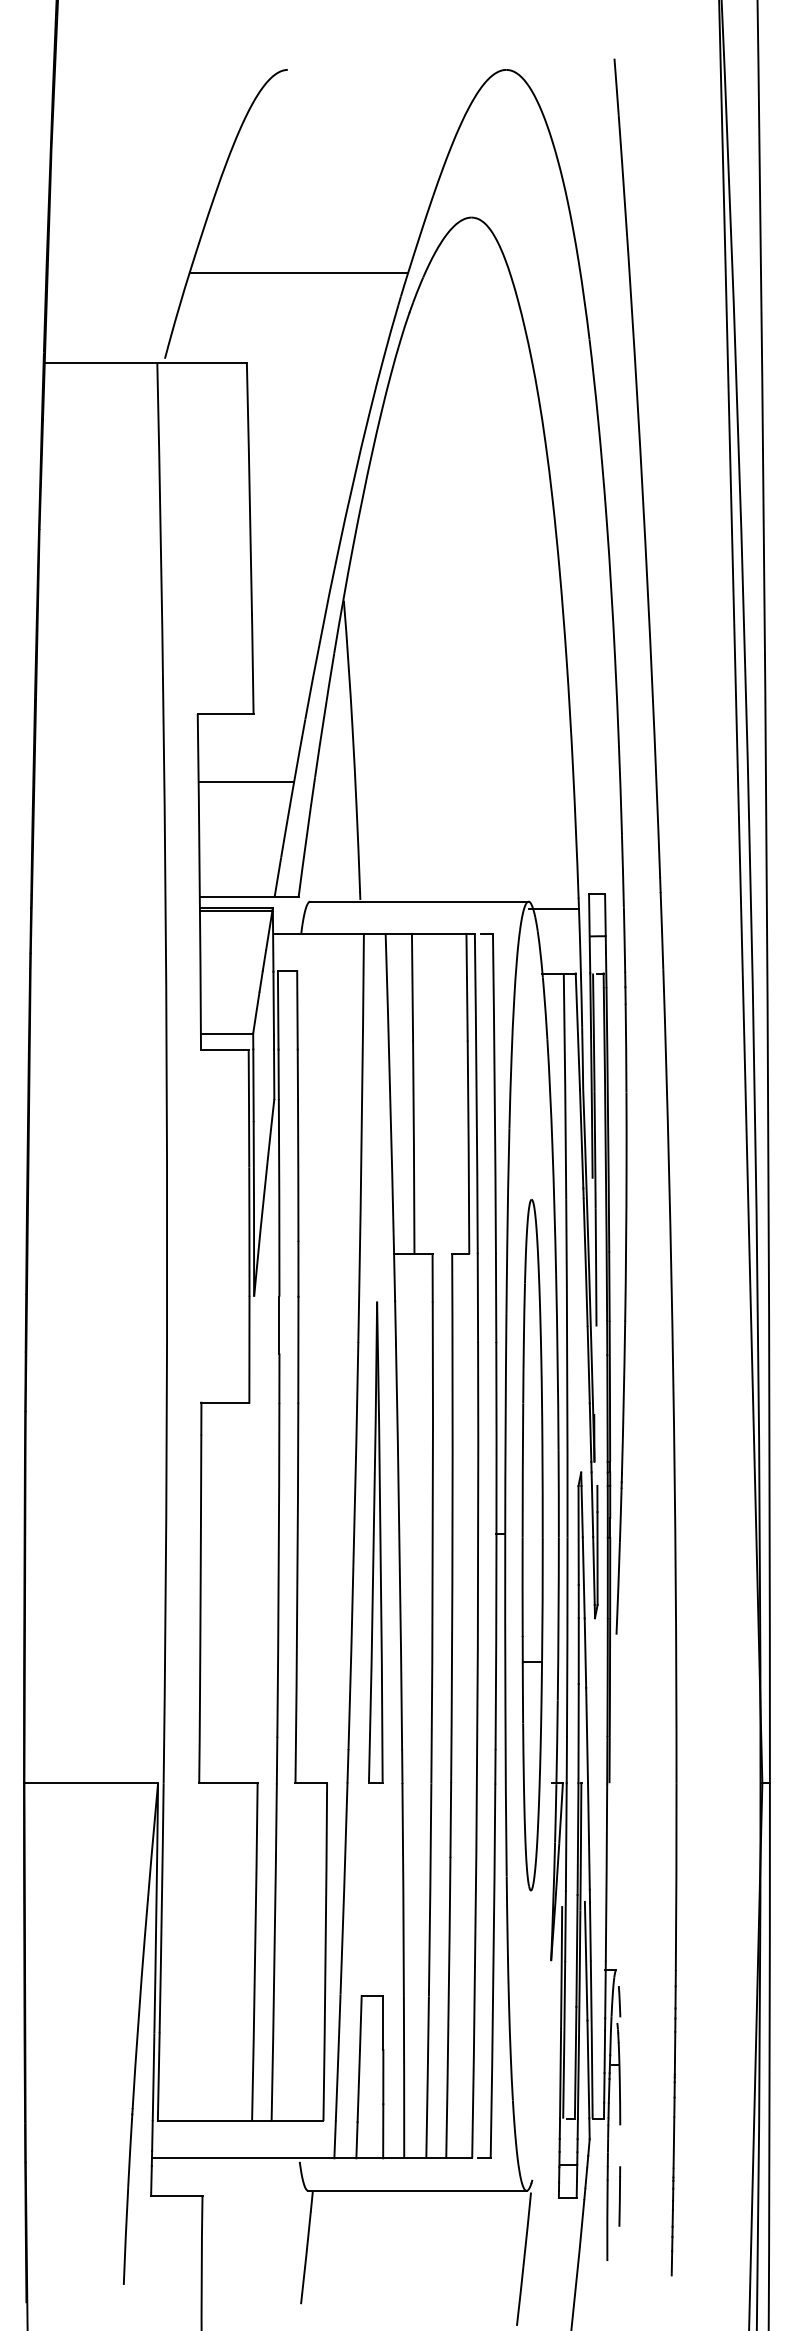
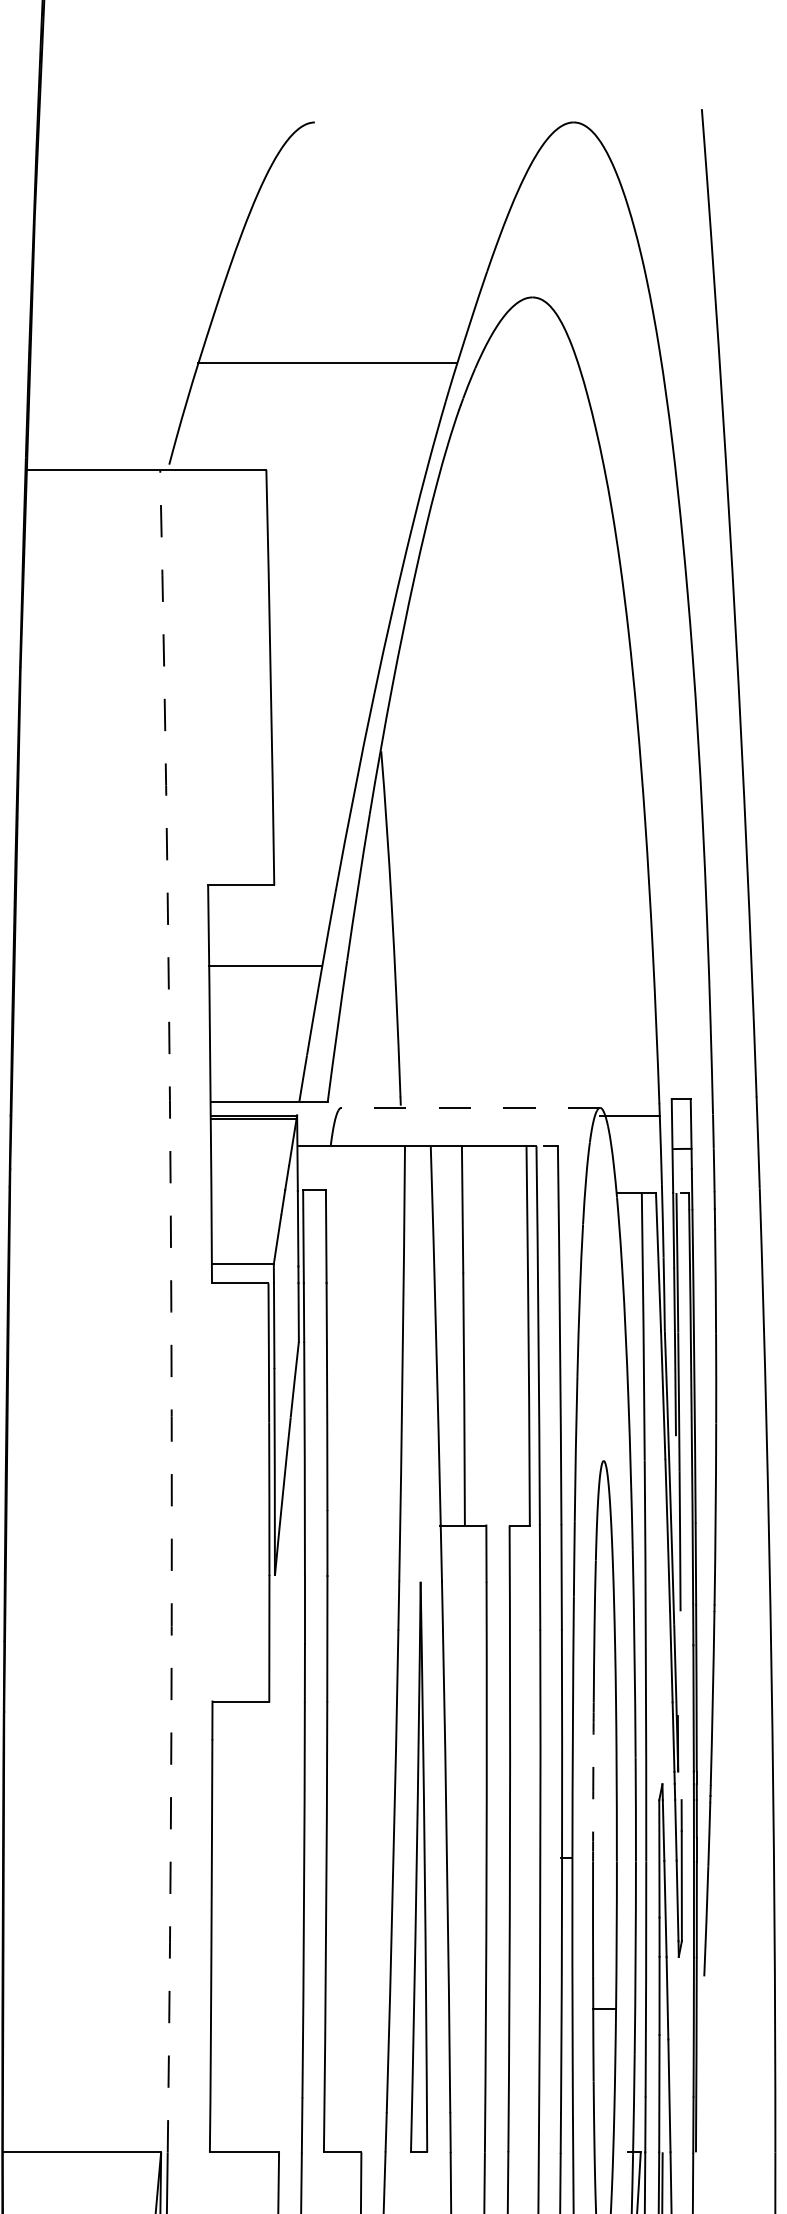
line: (418, 901) -> (469, 1107), solid -> dashed
arc: (166, 1073) -> (171, 1311), solid -> dashed
arc: (522, 1470) -> (592, 1781), solid -> dashed

